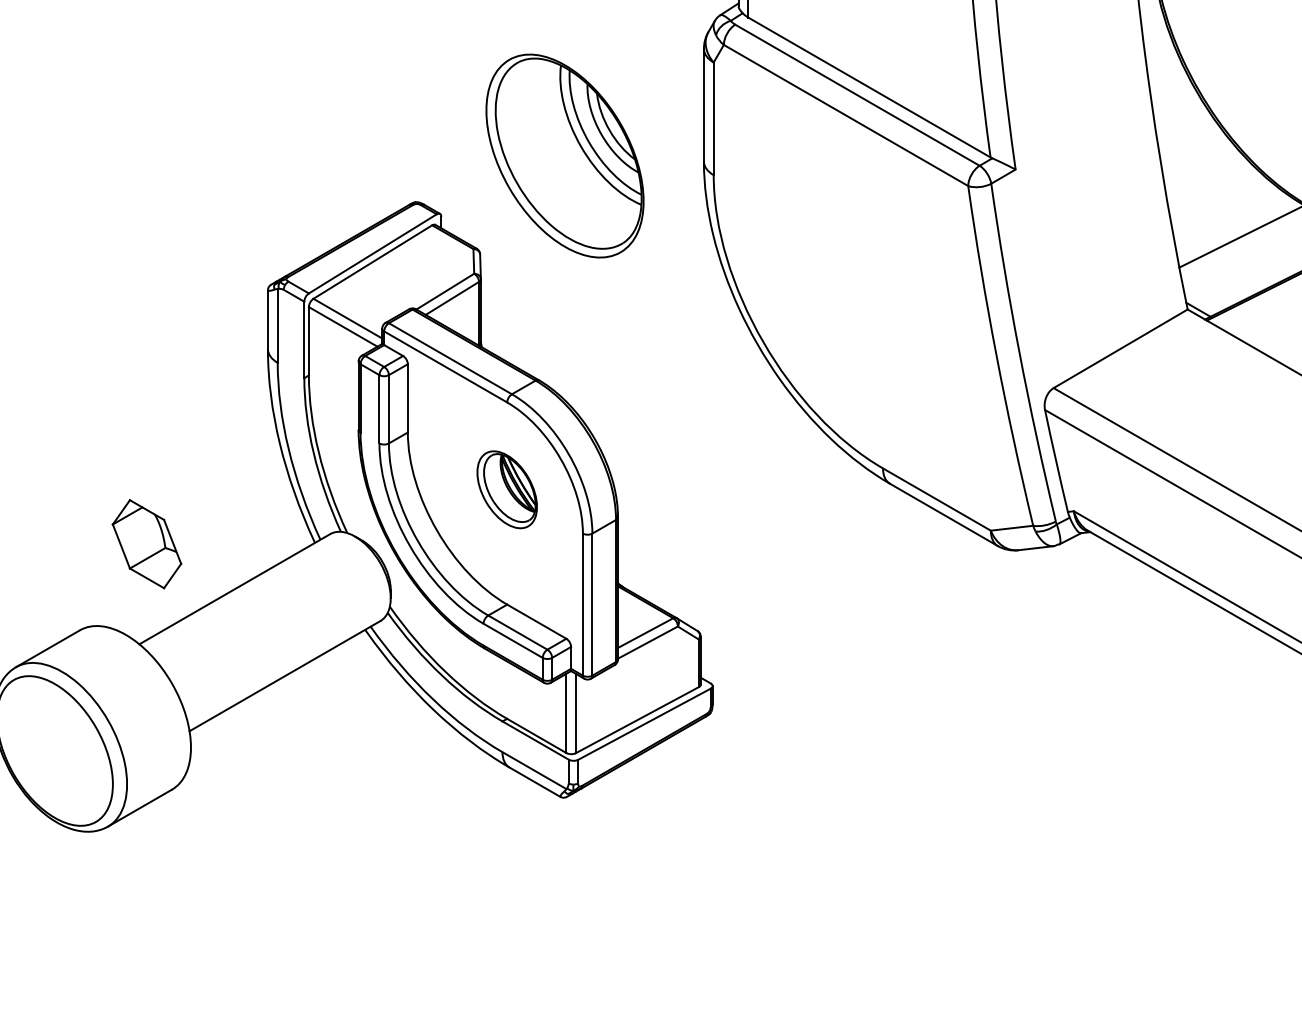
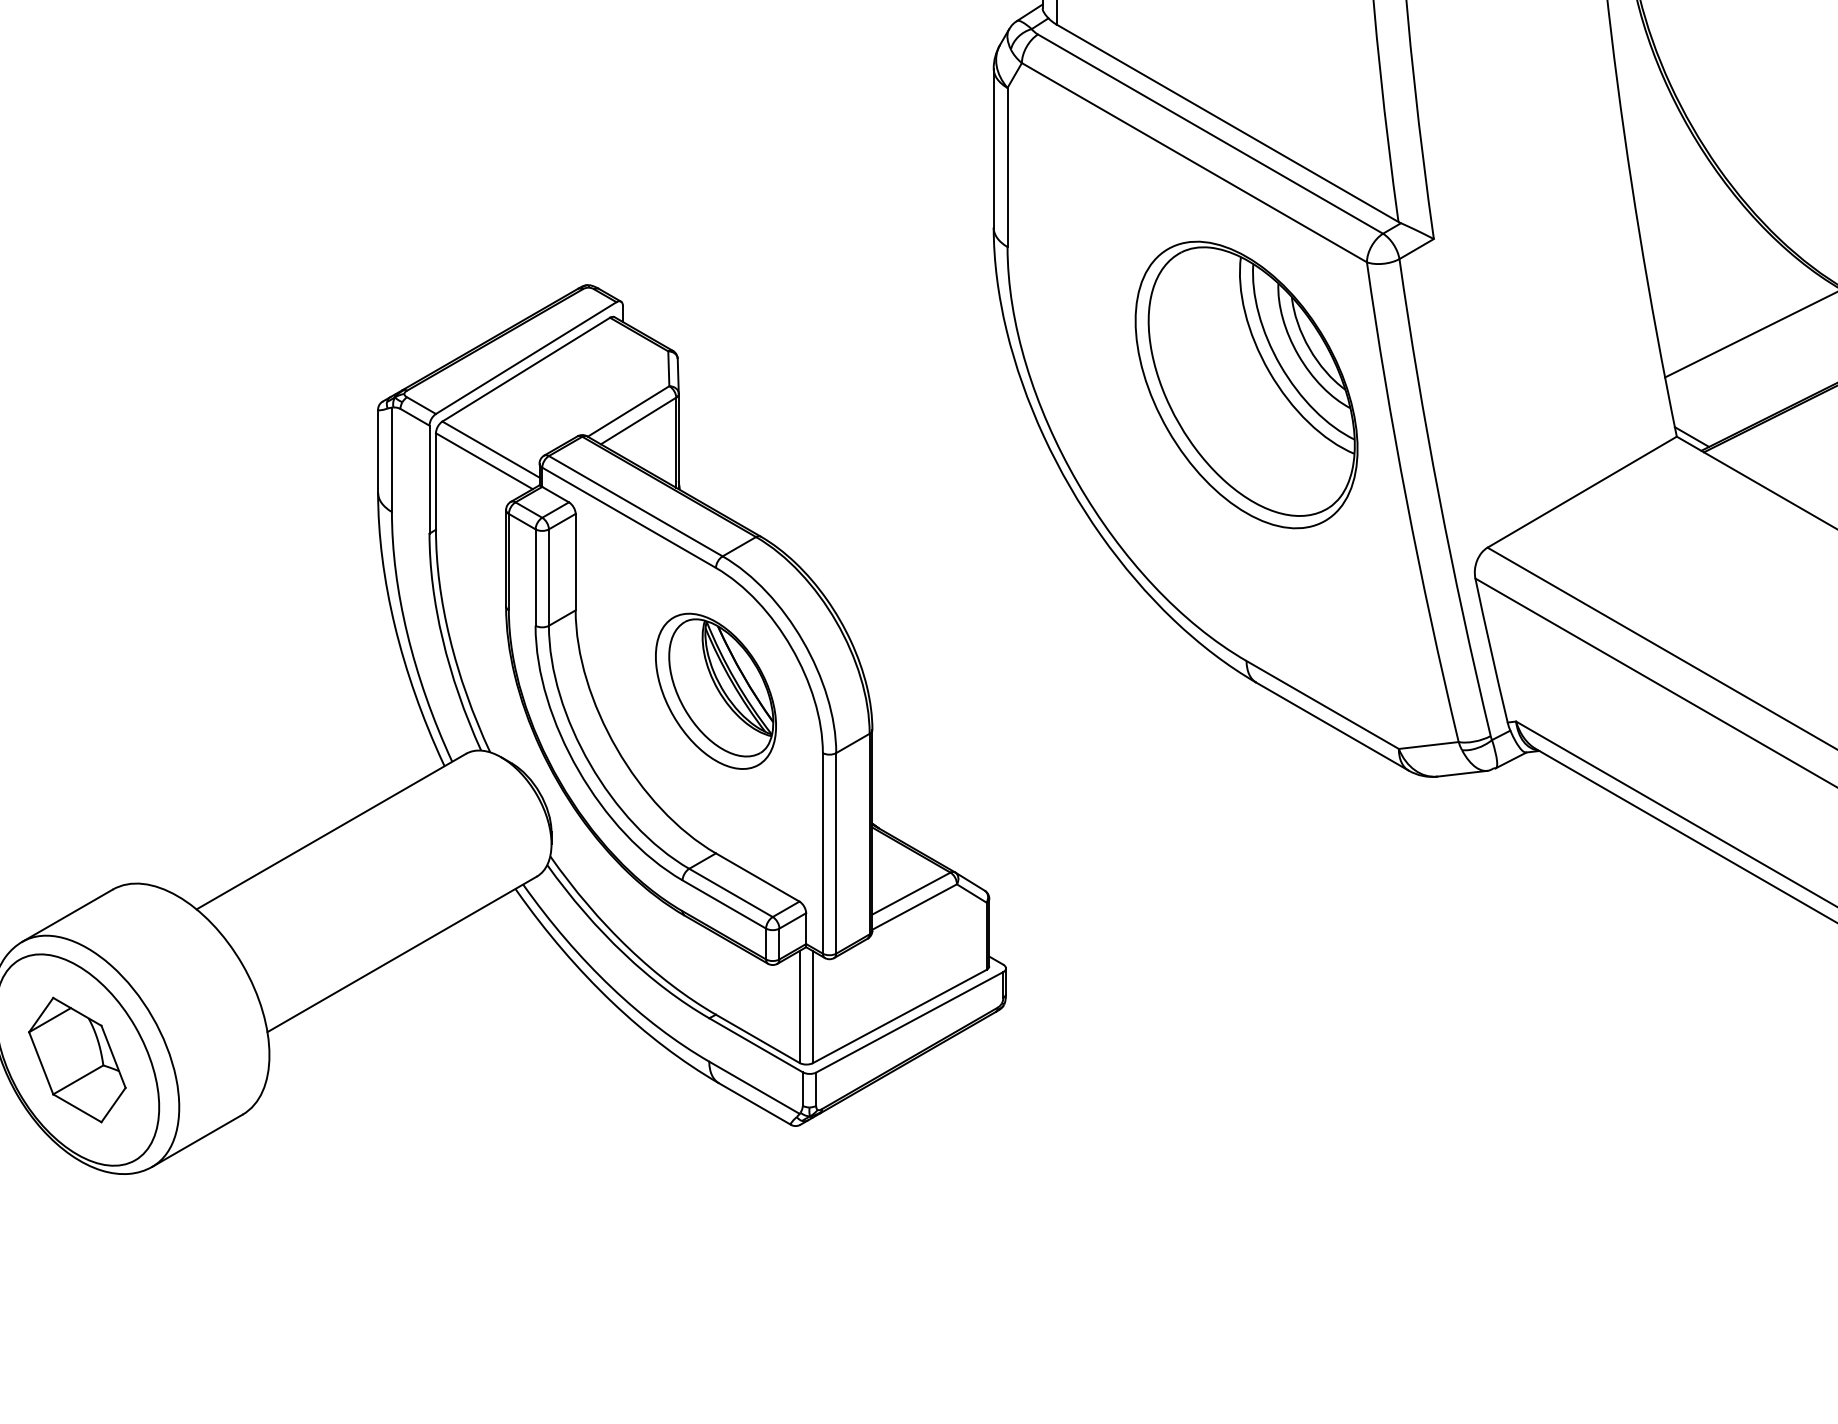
part: (564, 155) -> (1246, 384), moved
part: (506, 489) -> (715, 690), size x1.43
part: (147, 543) -> (77, 1059), moved

